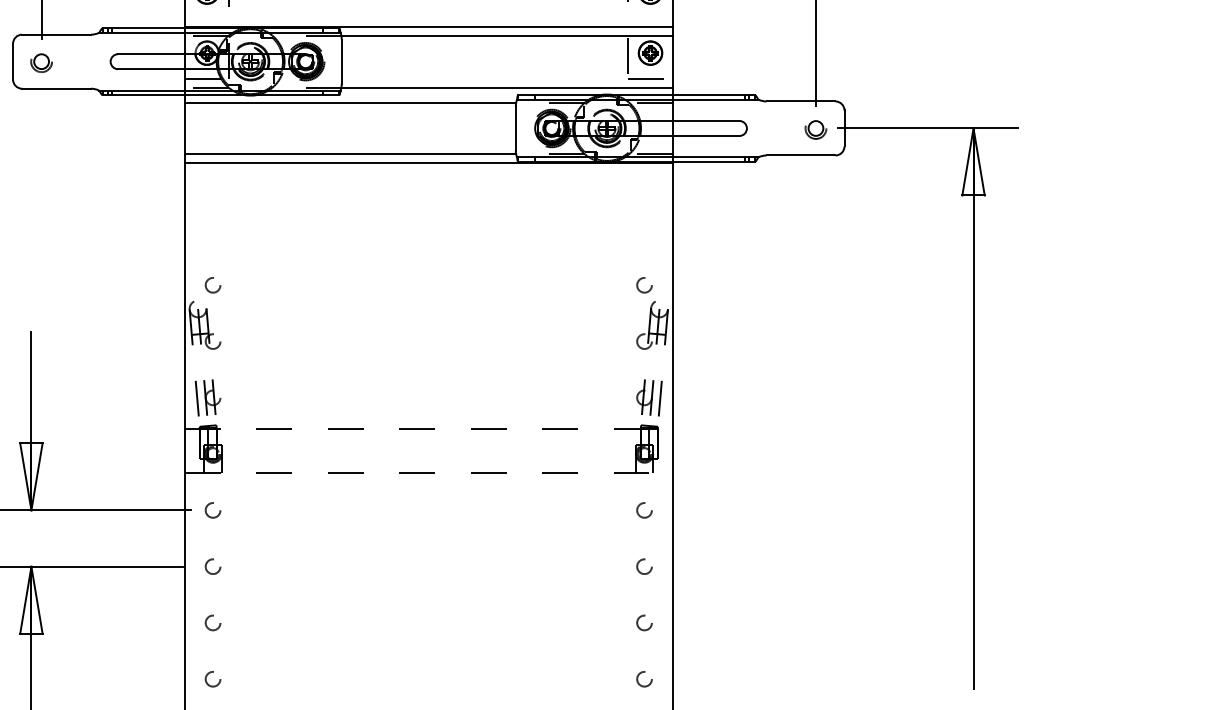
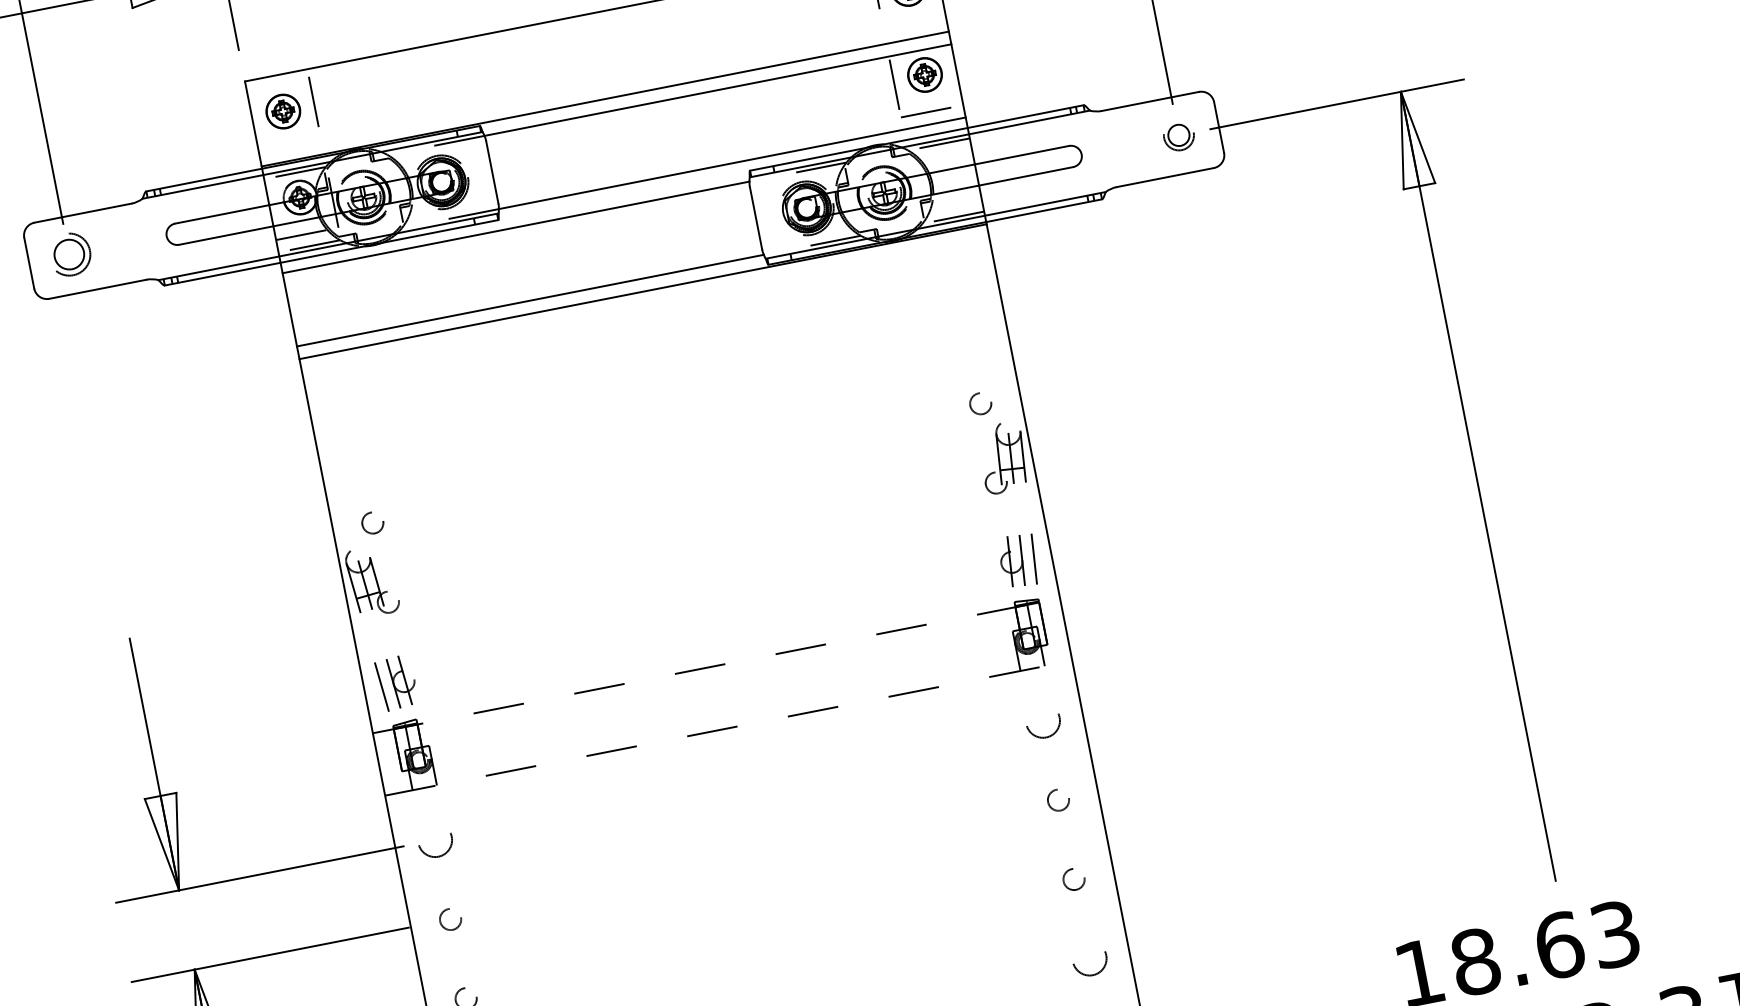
part: (41, 62) -> (69, 256), size x1.4
circle: (212, 510) -> (434, 840), size x1.6
circle: (644, 510) -> (1042, 721), size x1.6
circle: (644, 679) -> (1089, 959), size x1.6

